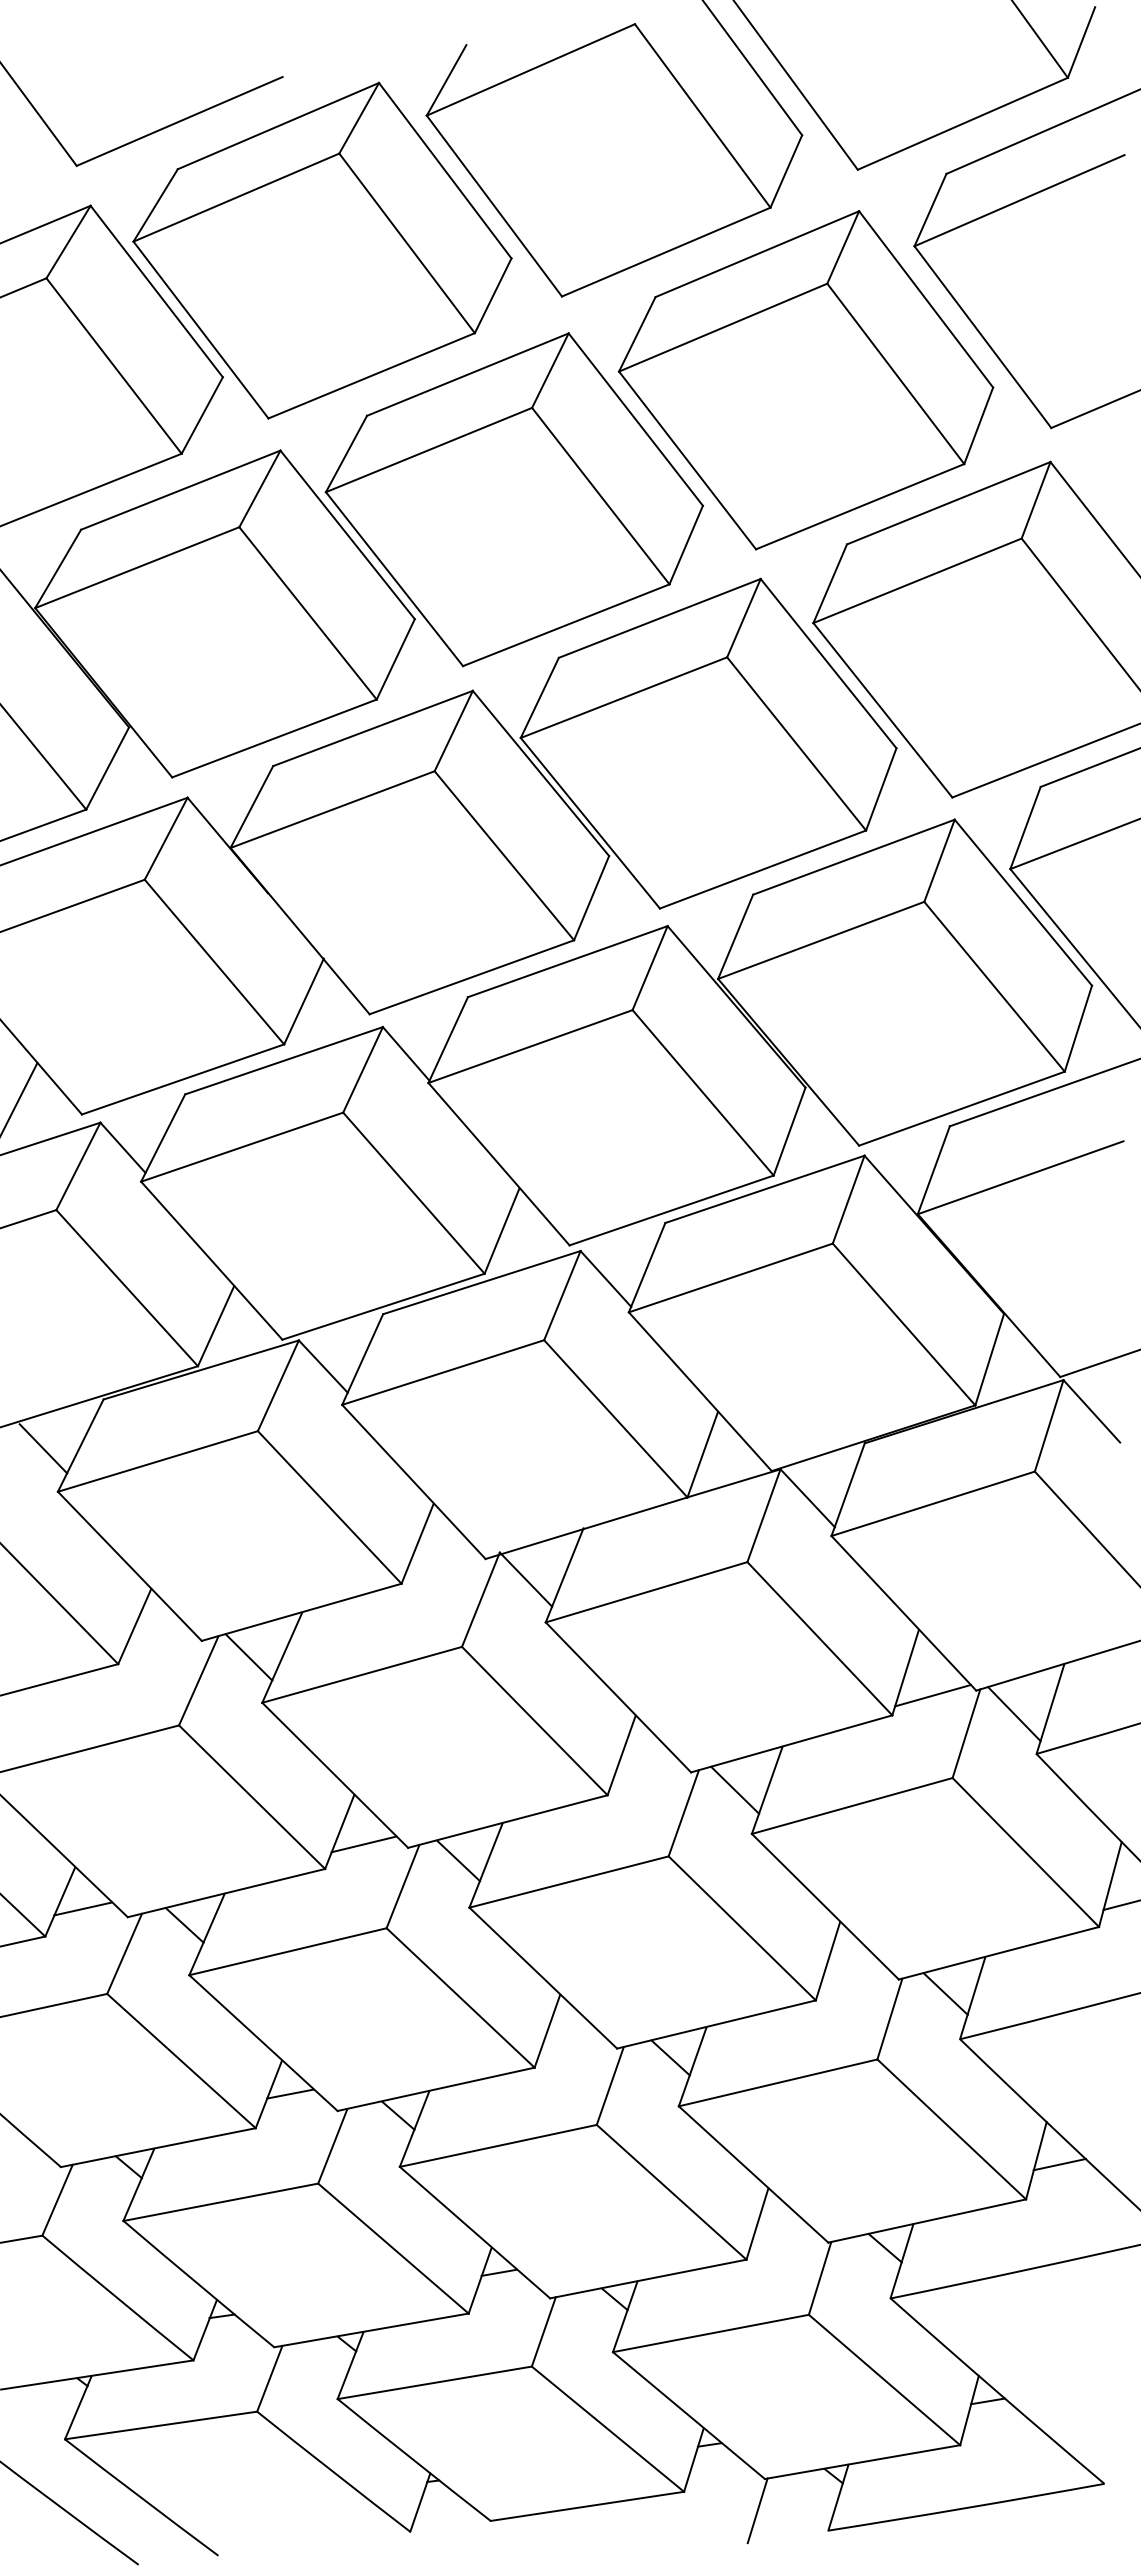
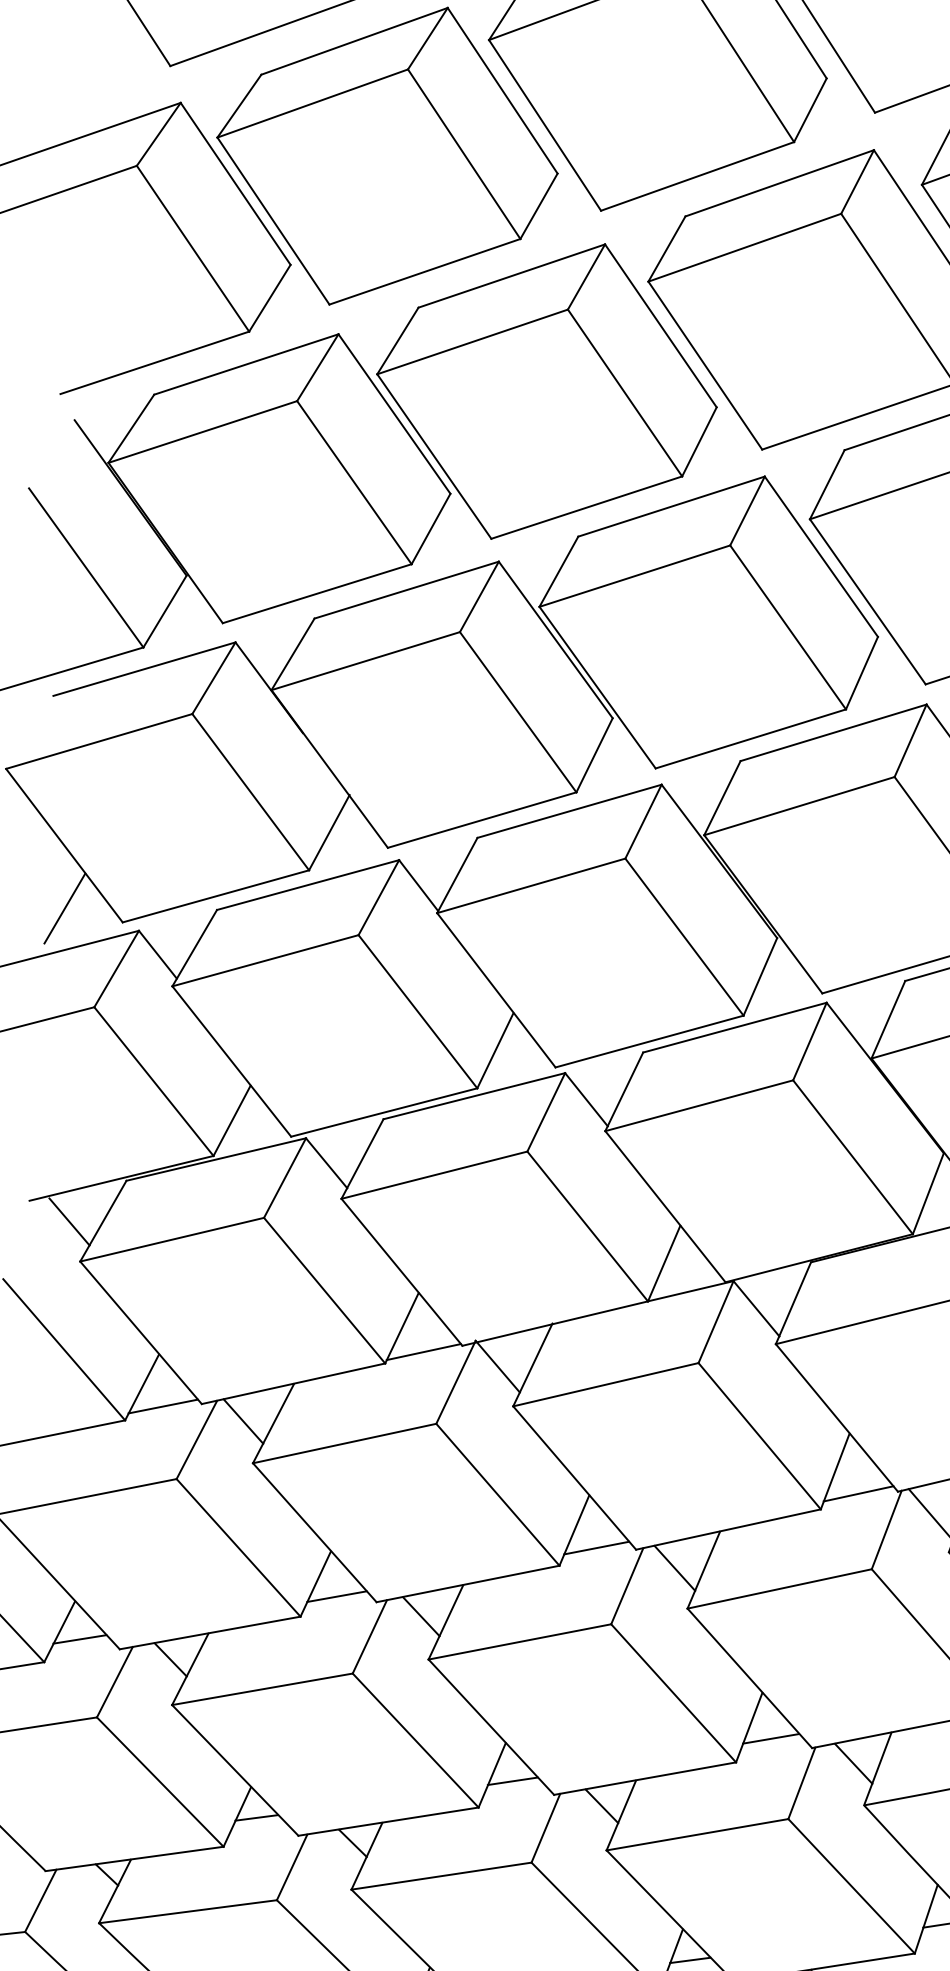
line: (443, 1568) -> (423, 1352), added
line: (158, 1646) -> (162, 1406), added
line: (646, 1773) -> (595, 1548), added
line: (852, 1971) -> (770, 1738), added
line: (570, 2036) -> (512, 1781), added
line: (778, 2221) -> (690, 1959), added

